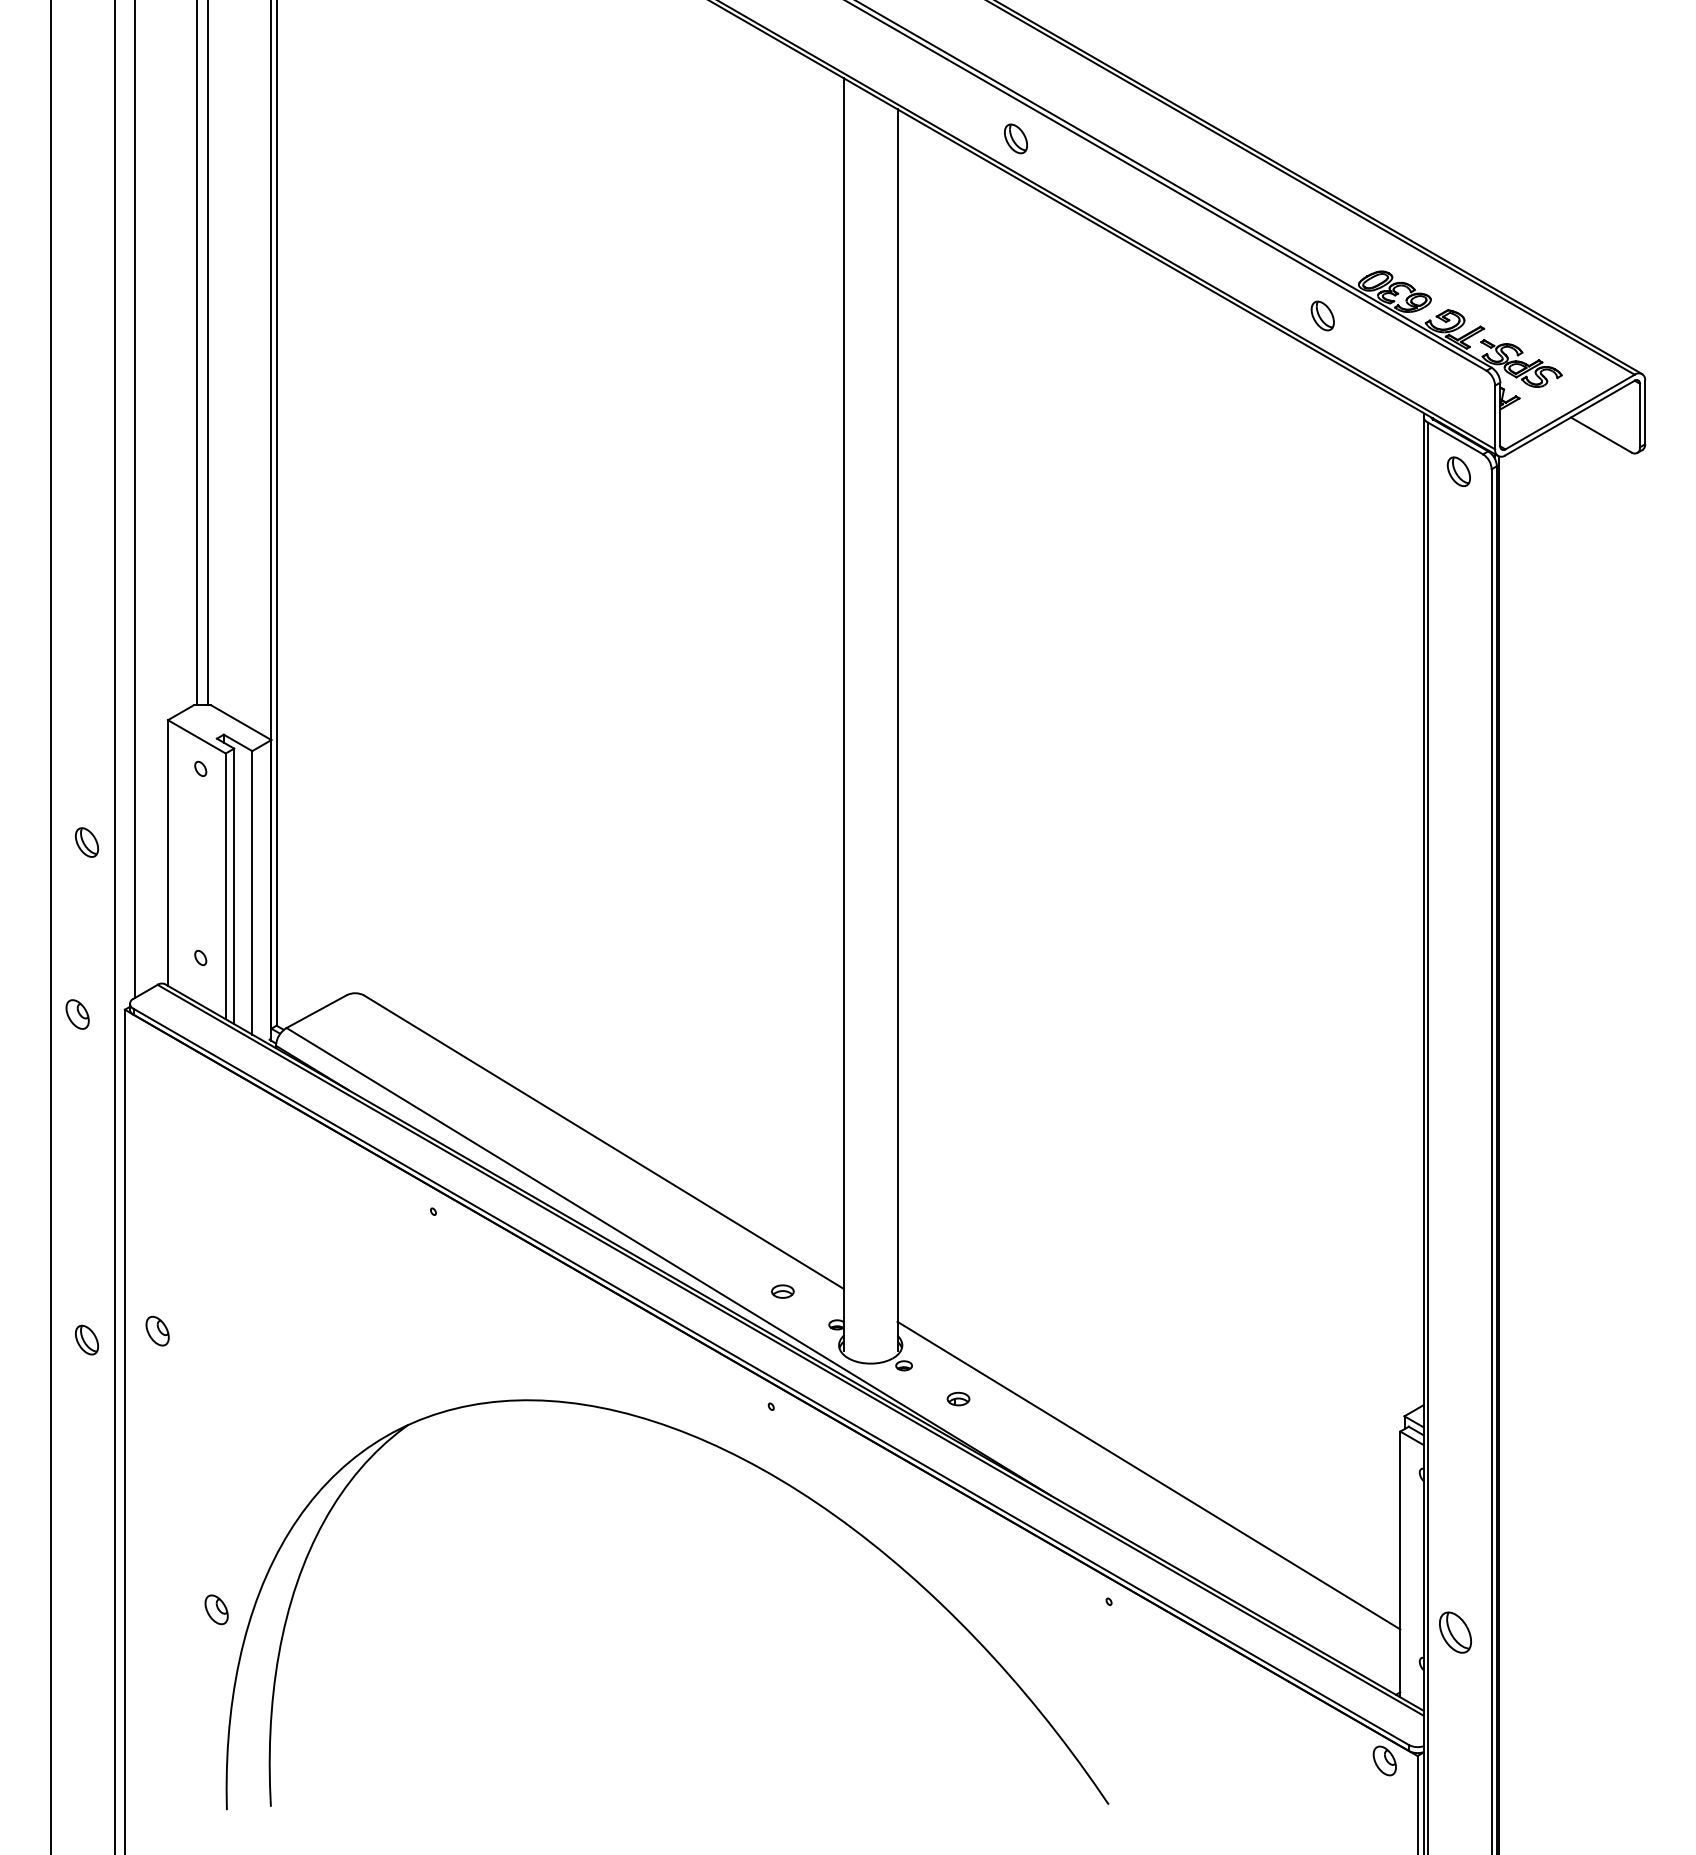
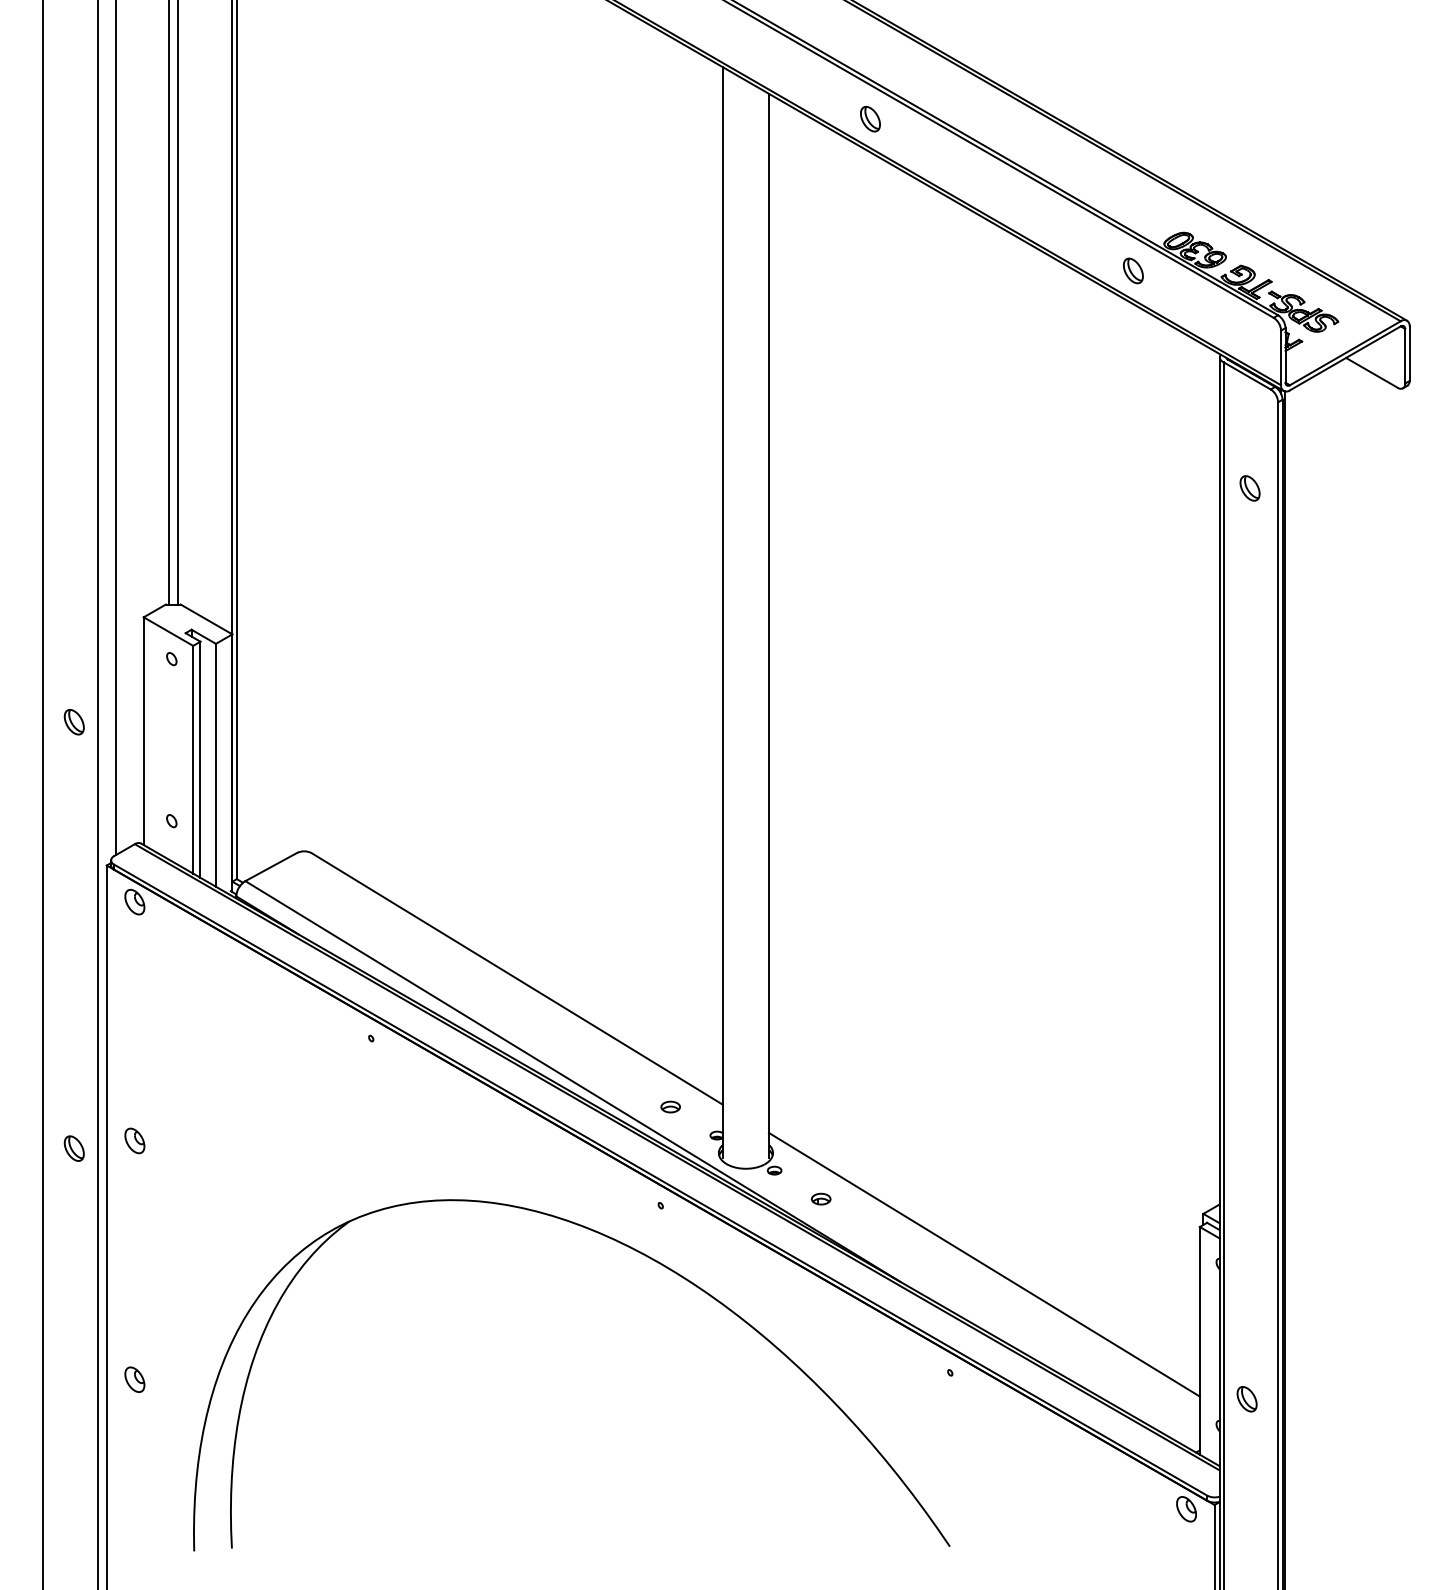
part: (1458, 471) -> (1249, 488), moved
part: (77, 1014) -> (134, 902), moved
part: (216, 1609) -> (134, 1379), moved
part: (1455, 1632) -> (1247, 1399), size x0.71

